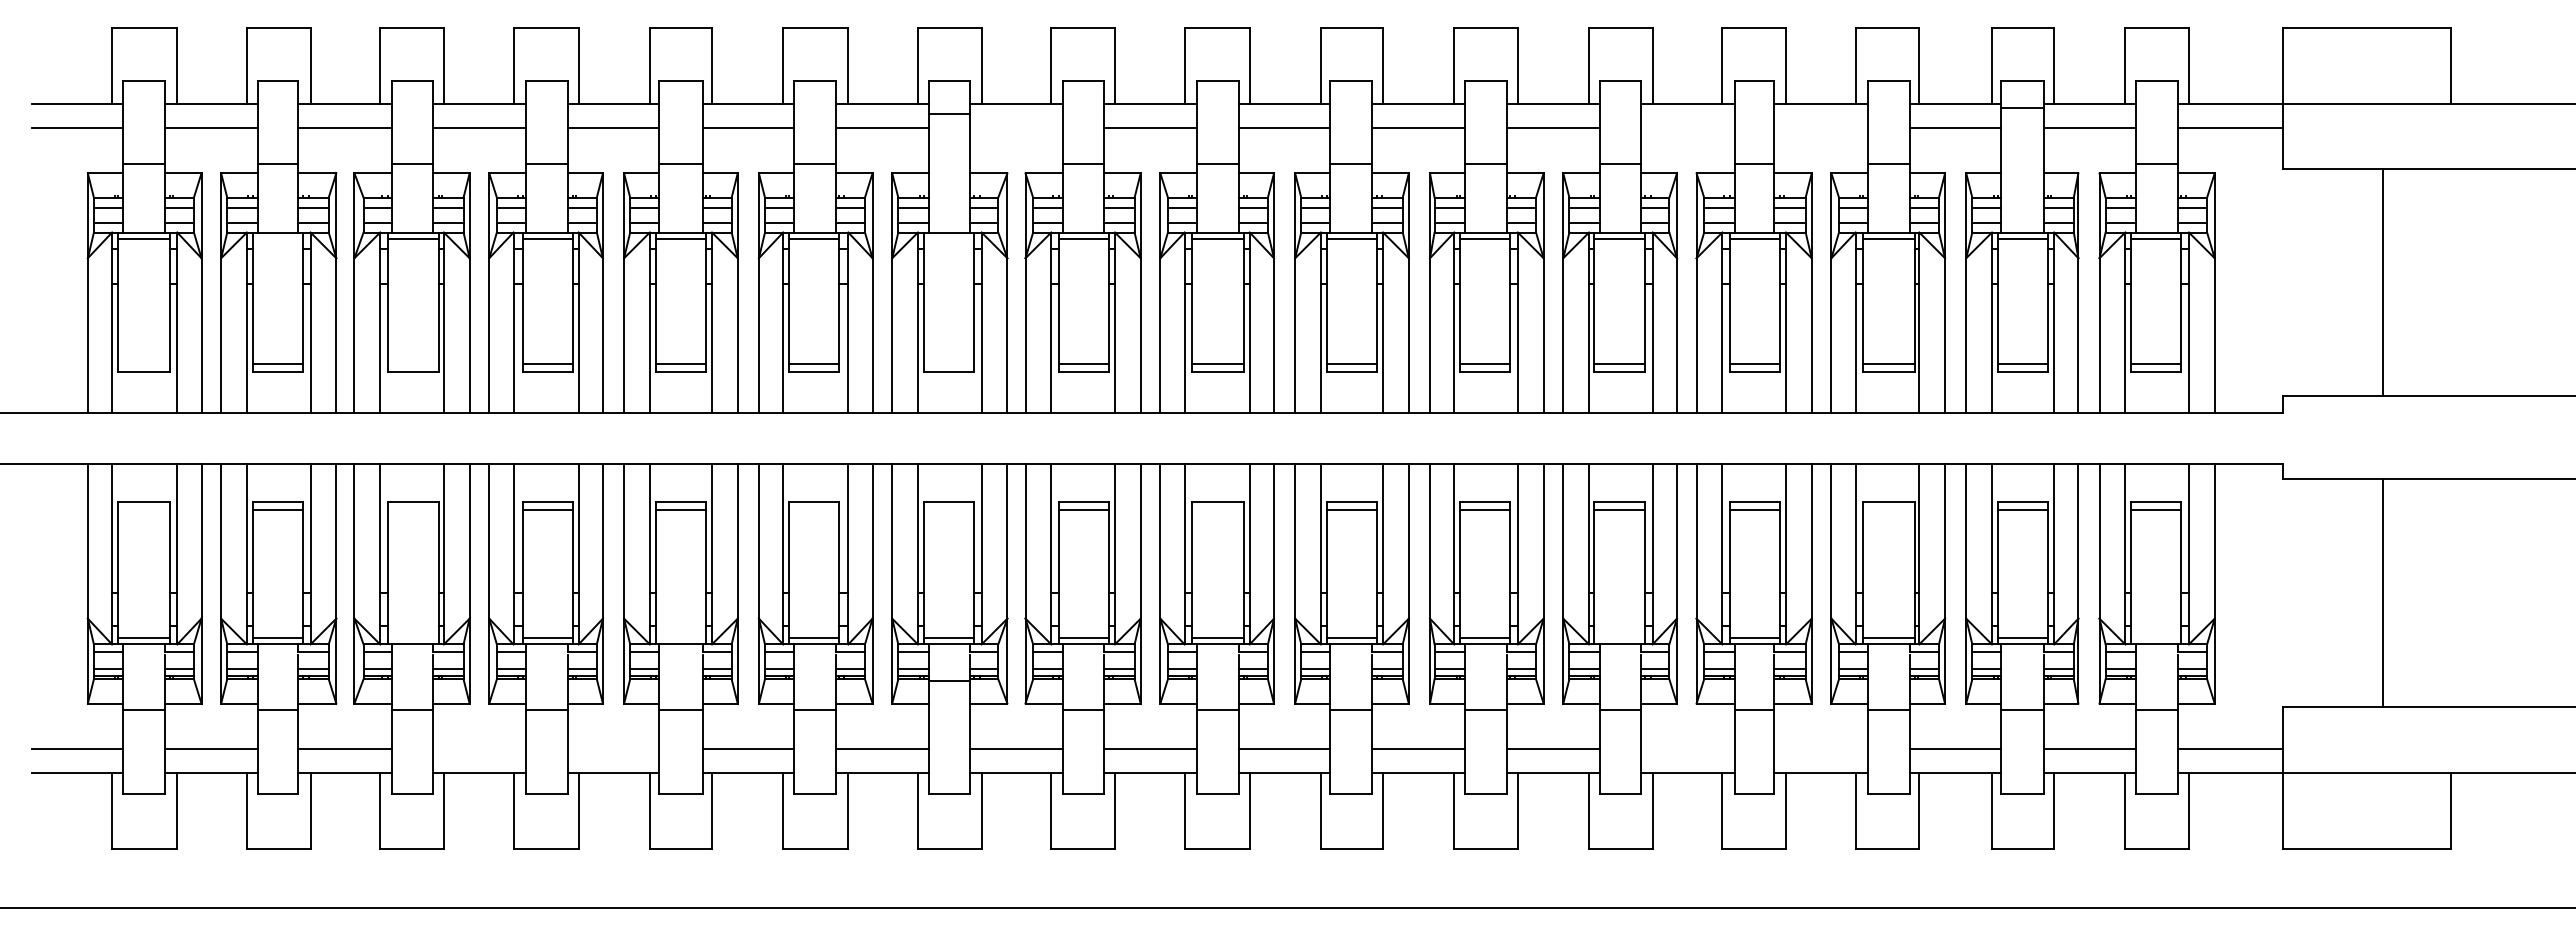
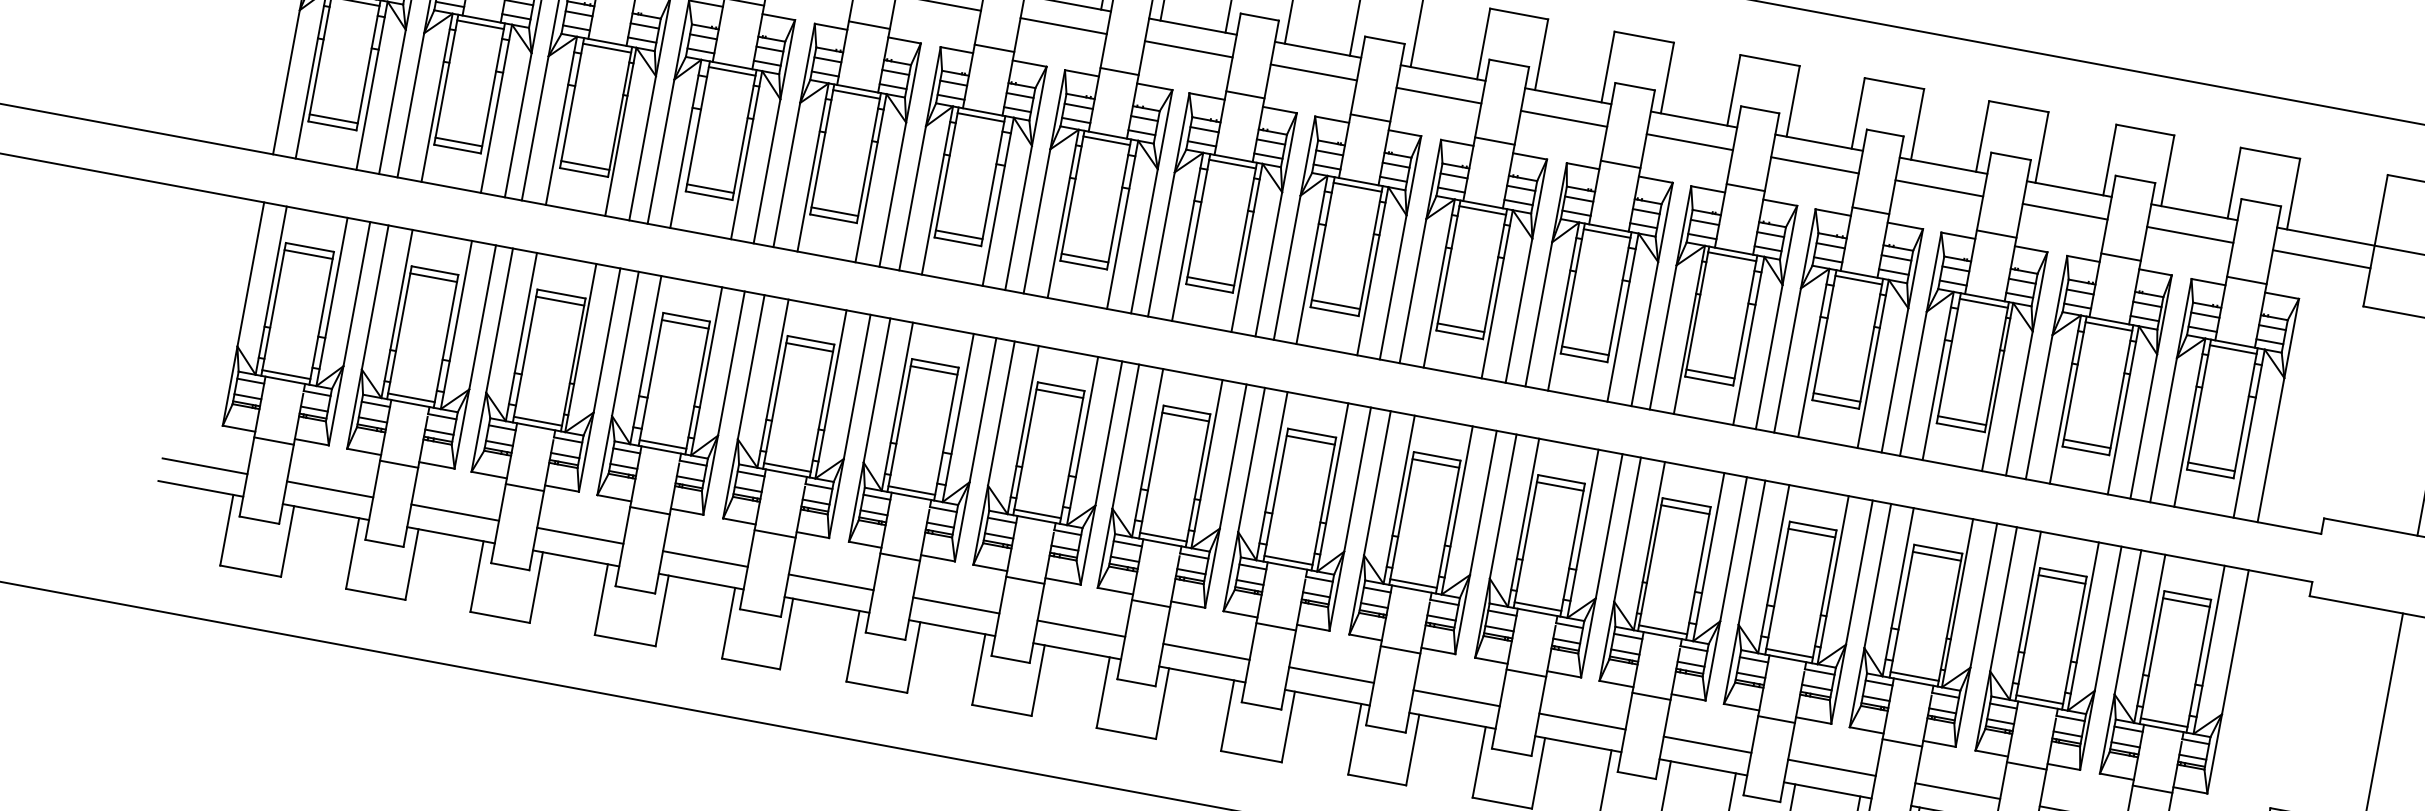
line: (2022, 108) -> (2121, 257), moved
line: (948, 114) -> (1119, 71), moved
line: (1016, 127) -> (1188, 48), added
line: (1687, 127) -> (1815, 164), added
line: (1820, 127) -> (1939, 187), added
line: (277, 238) -> (480, 24), added
line: (949, 238) -> (1107, 140), added
line: (143, 364) -> (333, 118), added
line: (413, 364) -> (585, 165), added
line: (949, 364) -> (1085, 258), added
line: (143, 509) -> (308, 254), added
line: (413, 509) -> (560, 300), added
line: (814, 509) -> (934, 370), added
line: (949, 509) -> (1060, 393), added
line: (1217, 509) -> (1310, 440), added
line: (1888, 509) -> (1936, 556), added
line: (413, 638) -> (537, 421), added
line: (680, 638) -> (787, 467), added
line: (1619, 638) -> (1663, 629), added
line: (2156, 638) -> (2164, 722), added
line: (948, 680) -> (1024, 580), moved
line: (479, 748) -> (580, 535), added
line: (613, 748) -> (705, 558), added
line: (1687, 748) -> (1707, 744), added
line: (1820, 748) -> (1831, 767), added

